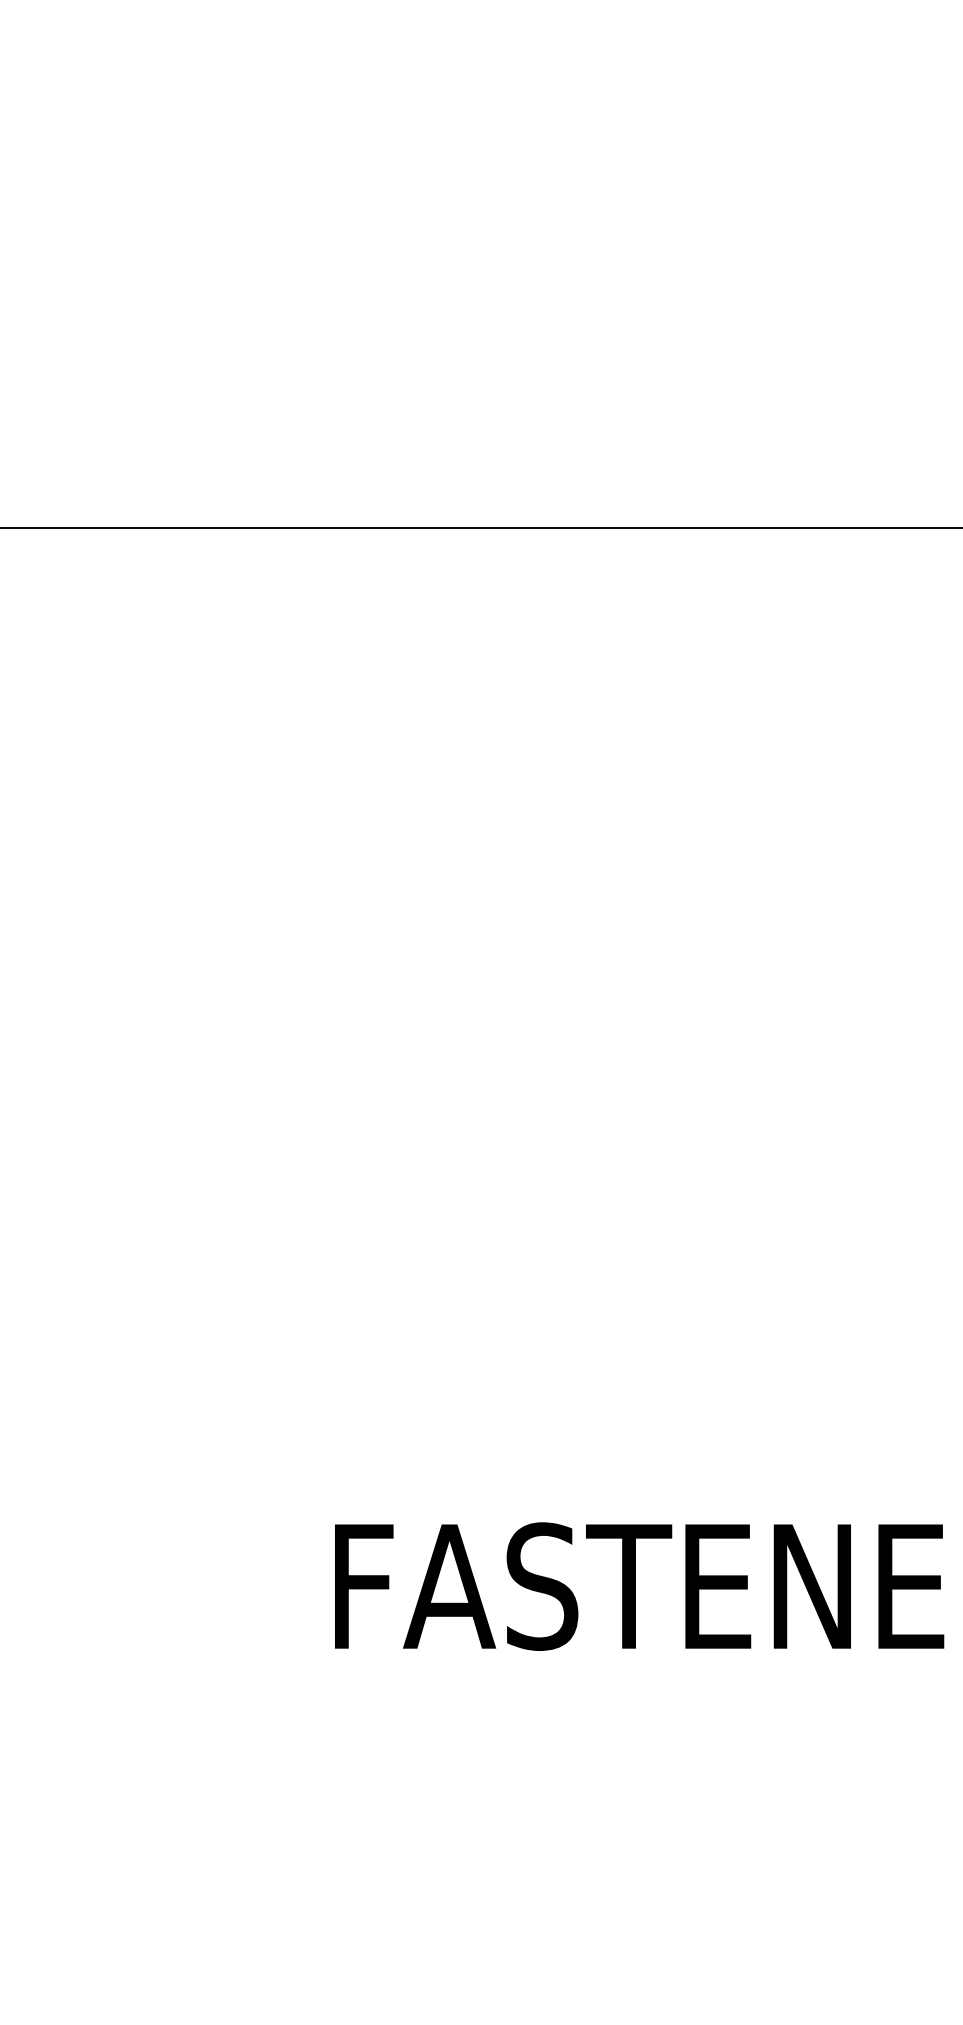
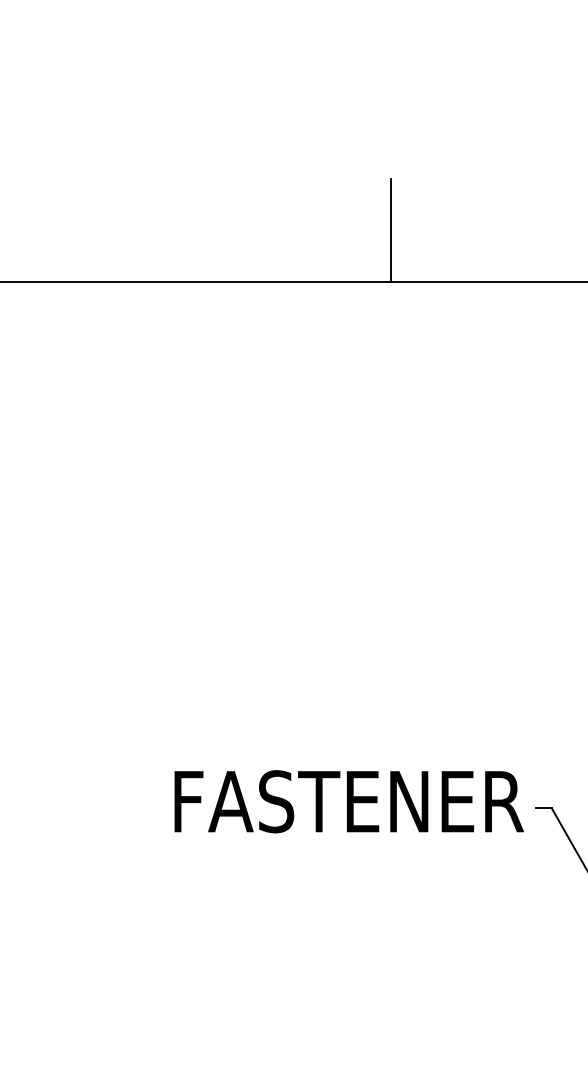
line: (776, 424) -> (391, 230), added

